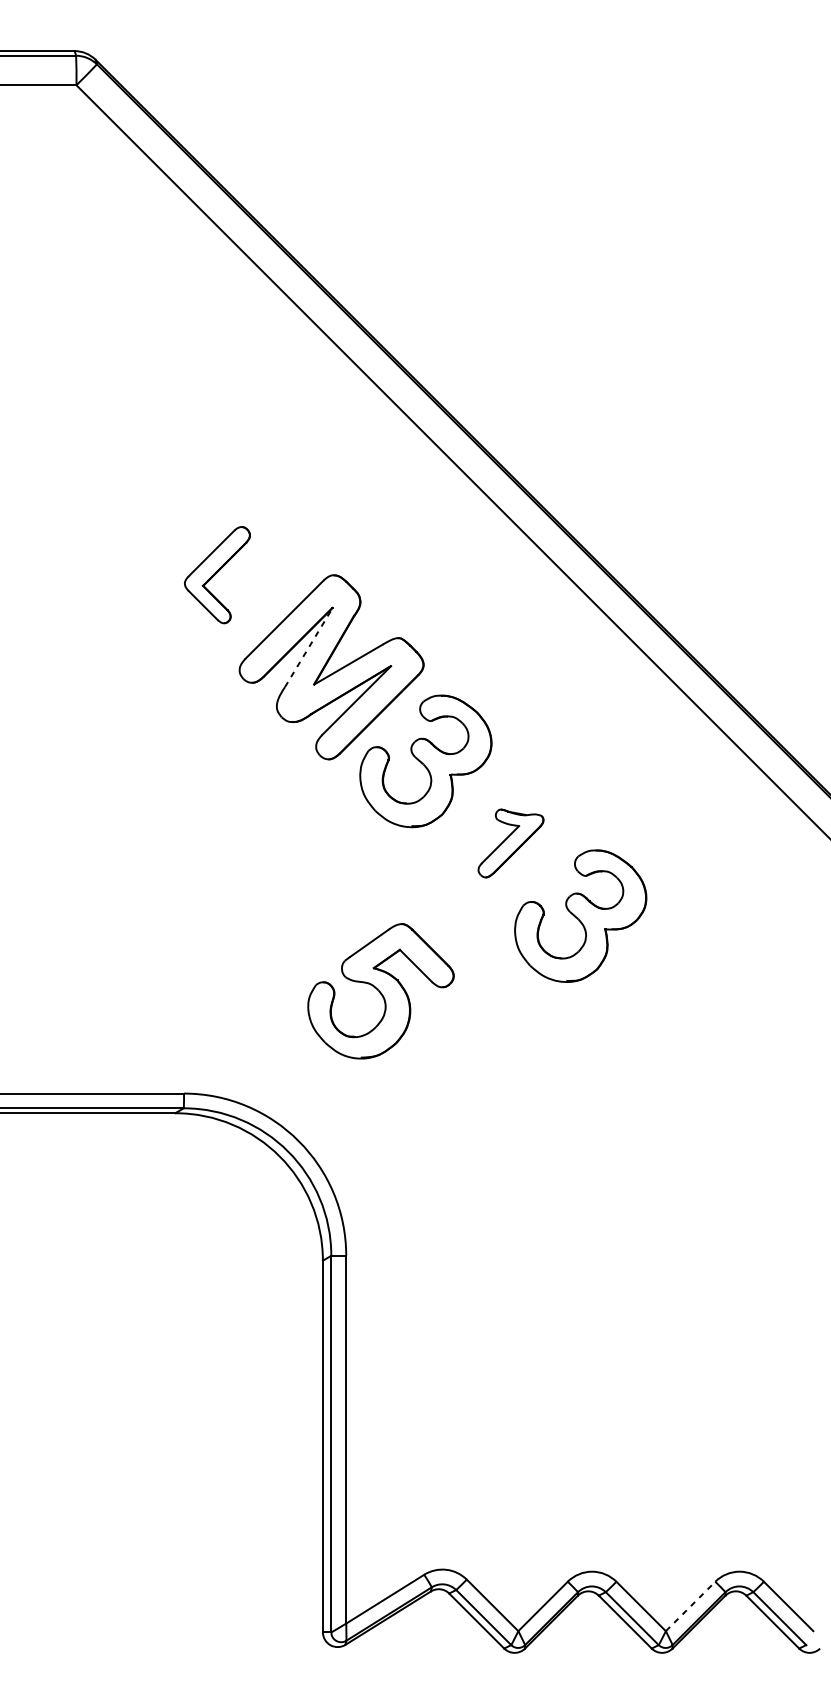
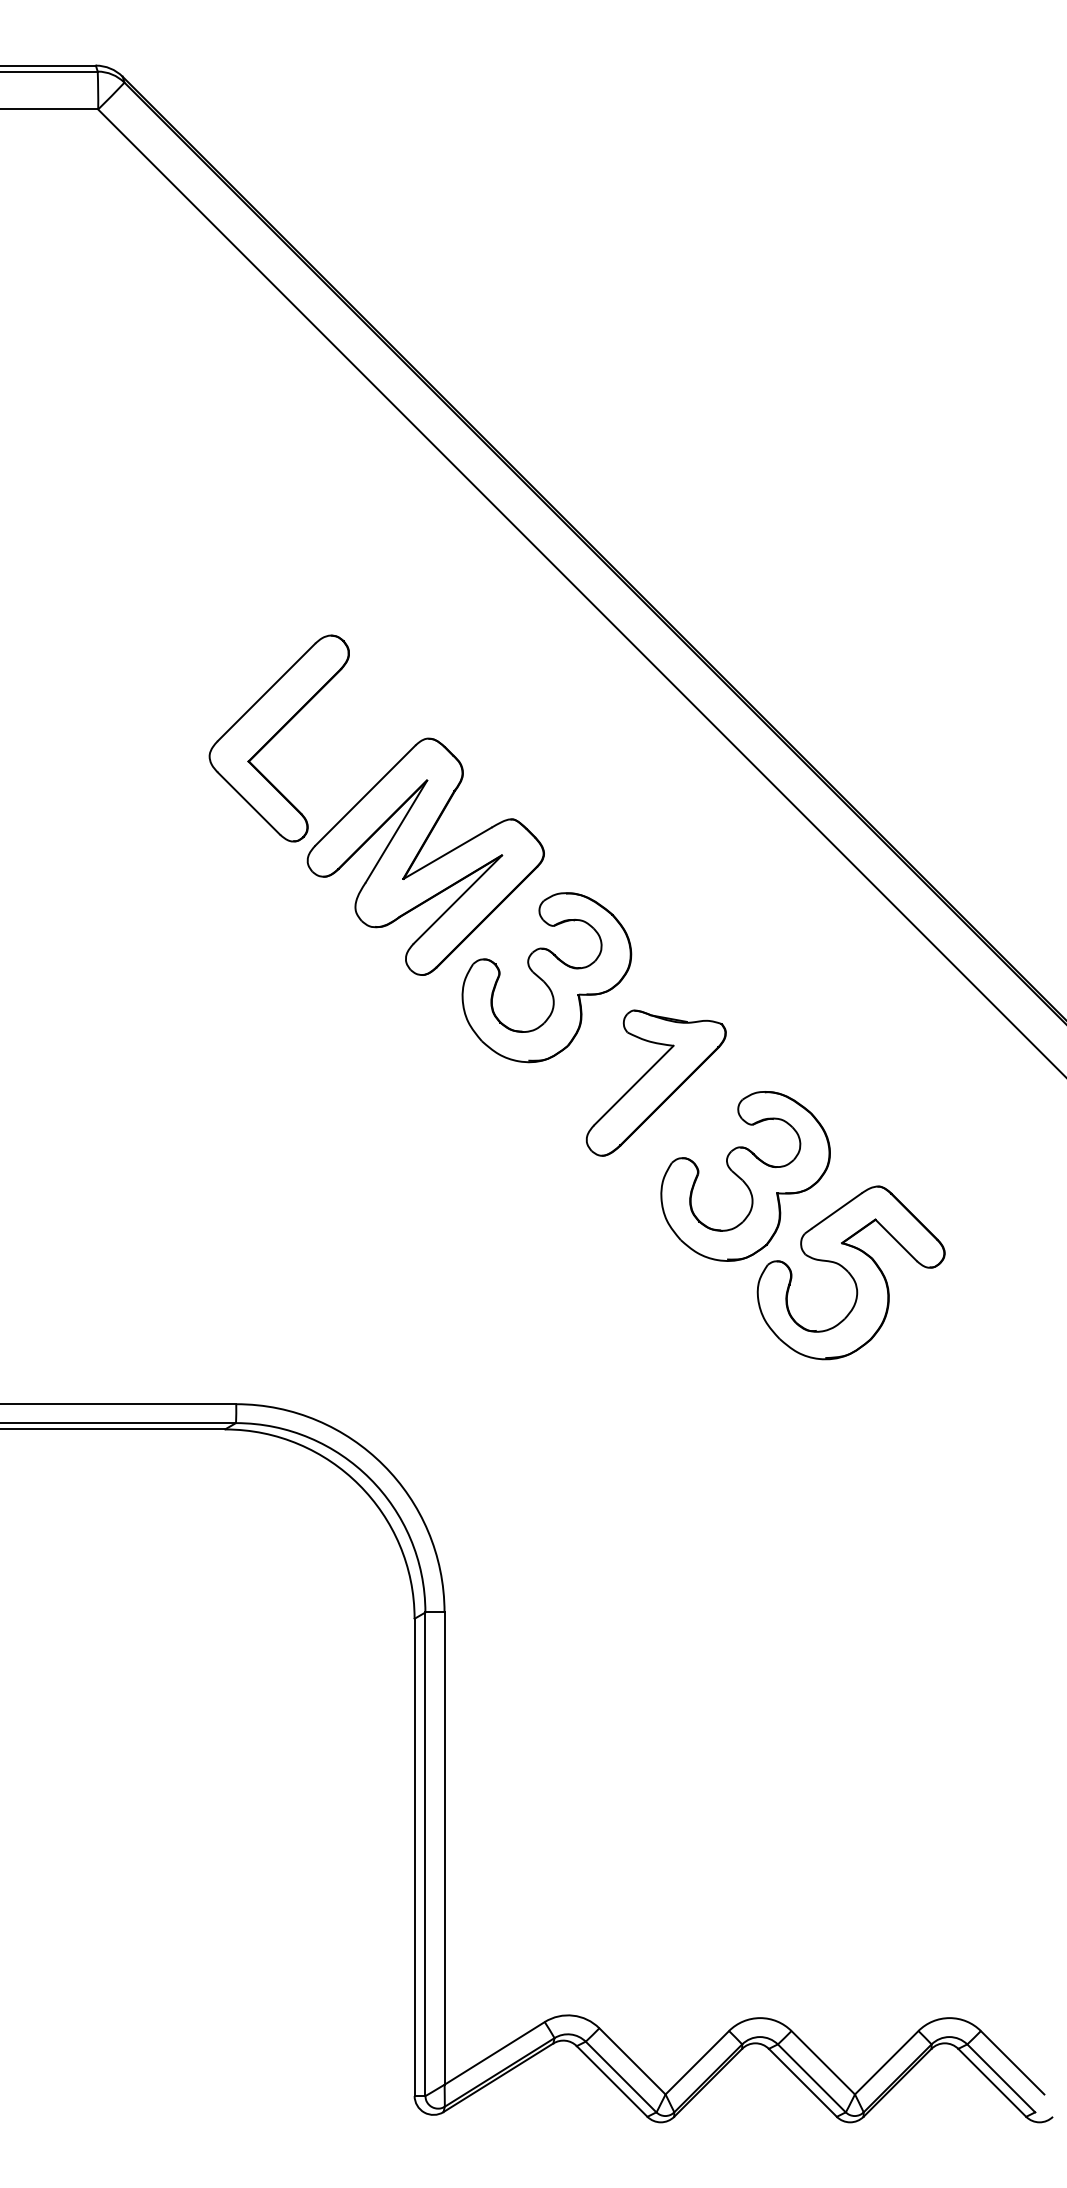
part: (216, 575) -> (278, 738), size x1.67
line: (308, 647) -> (396, 831), dashed -> solid
part: (510, 843) -> (655, 1082), size x1.67
part: (380, 991) -> (850, 1272), moved
line: (690, 1606) -> (886, 2062), dashed -> solid

